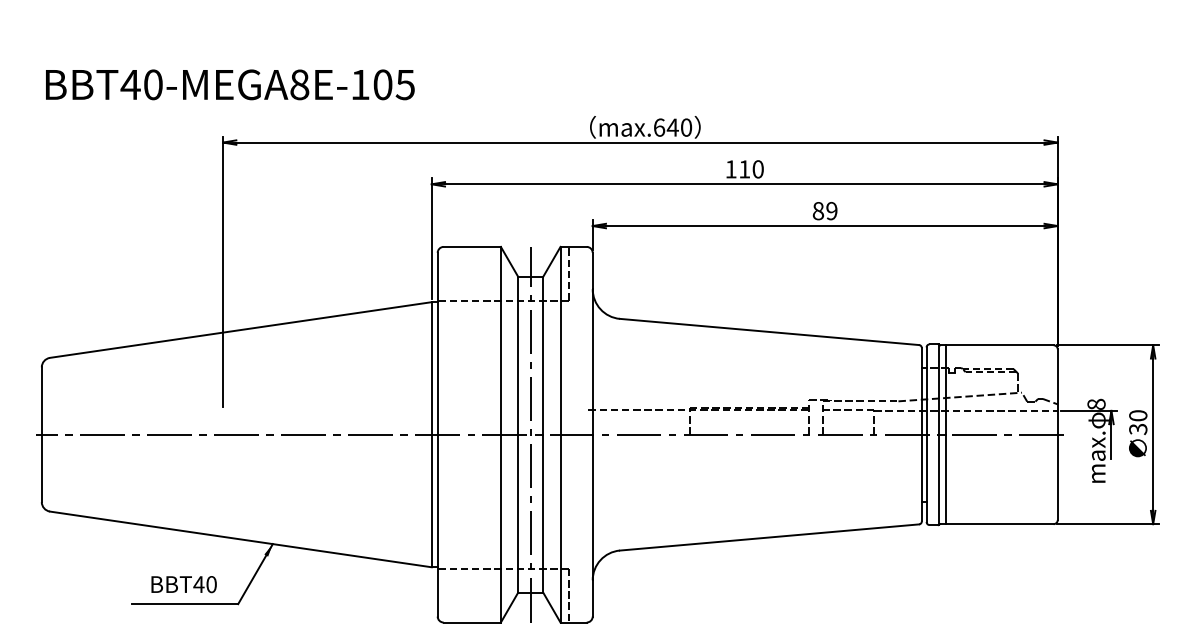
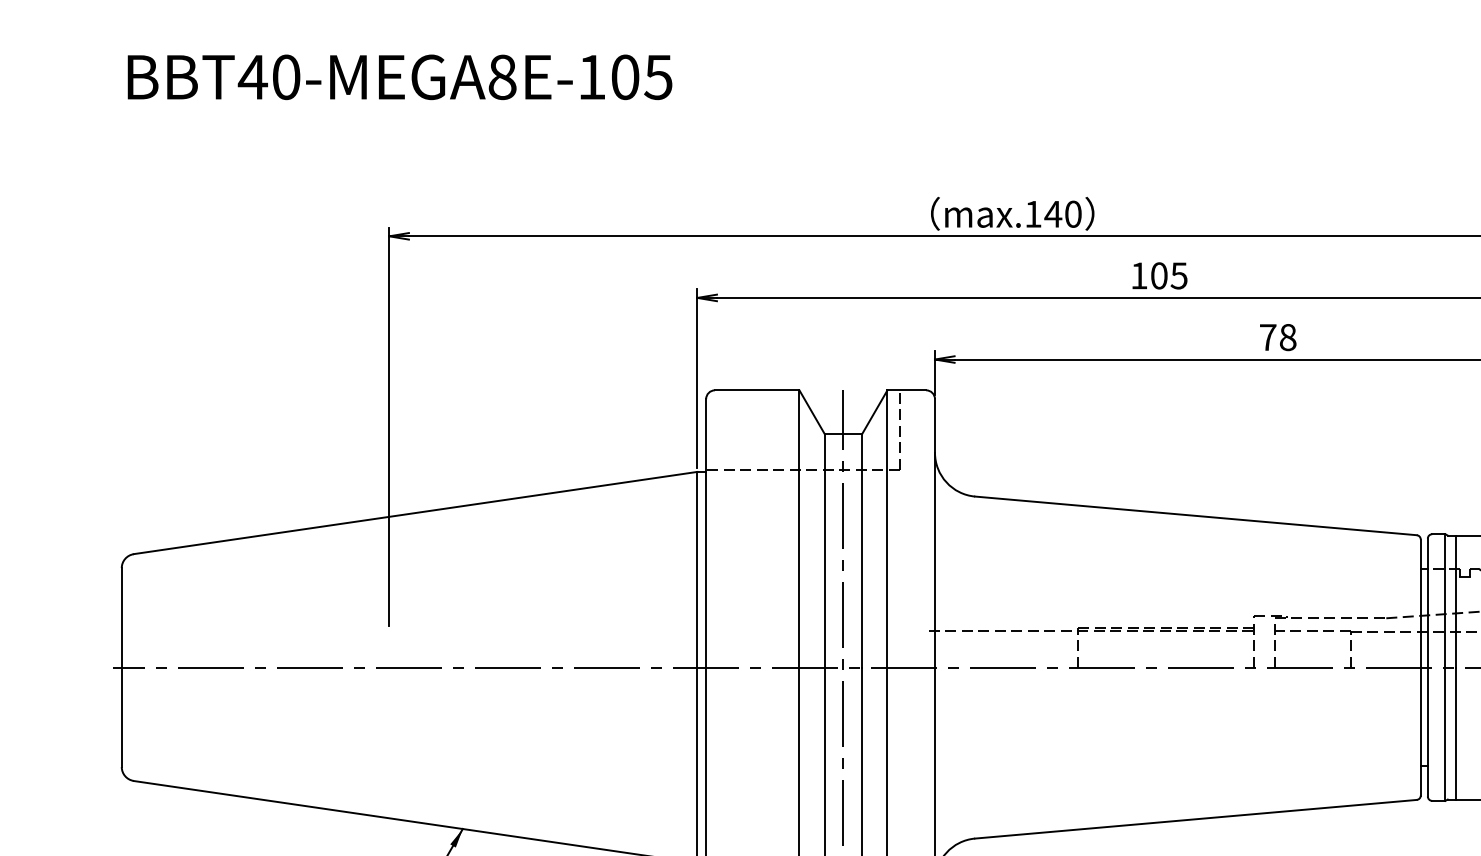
text: (230, 84) -> (400, 76), moved
text: (659, 127) -> (1033, 214), max.640 -> max.140
text: (751, 169) -> (1169, 276), 110 -> 105
text: (824, 211) -> (1277, 338), 89 -> 78

